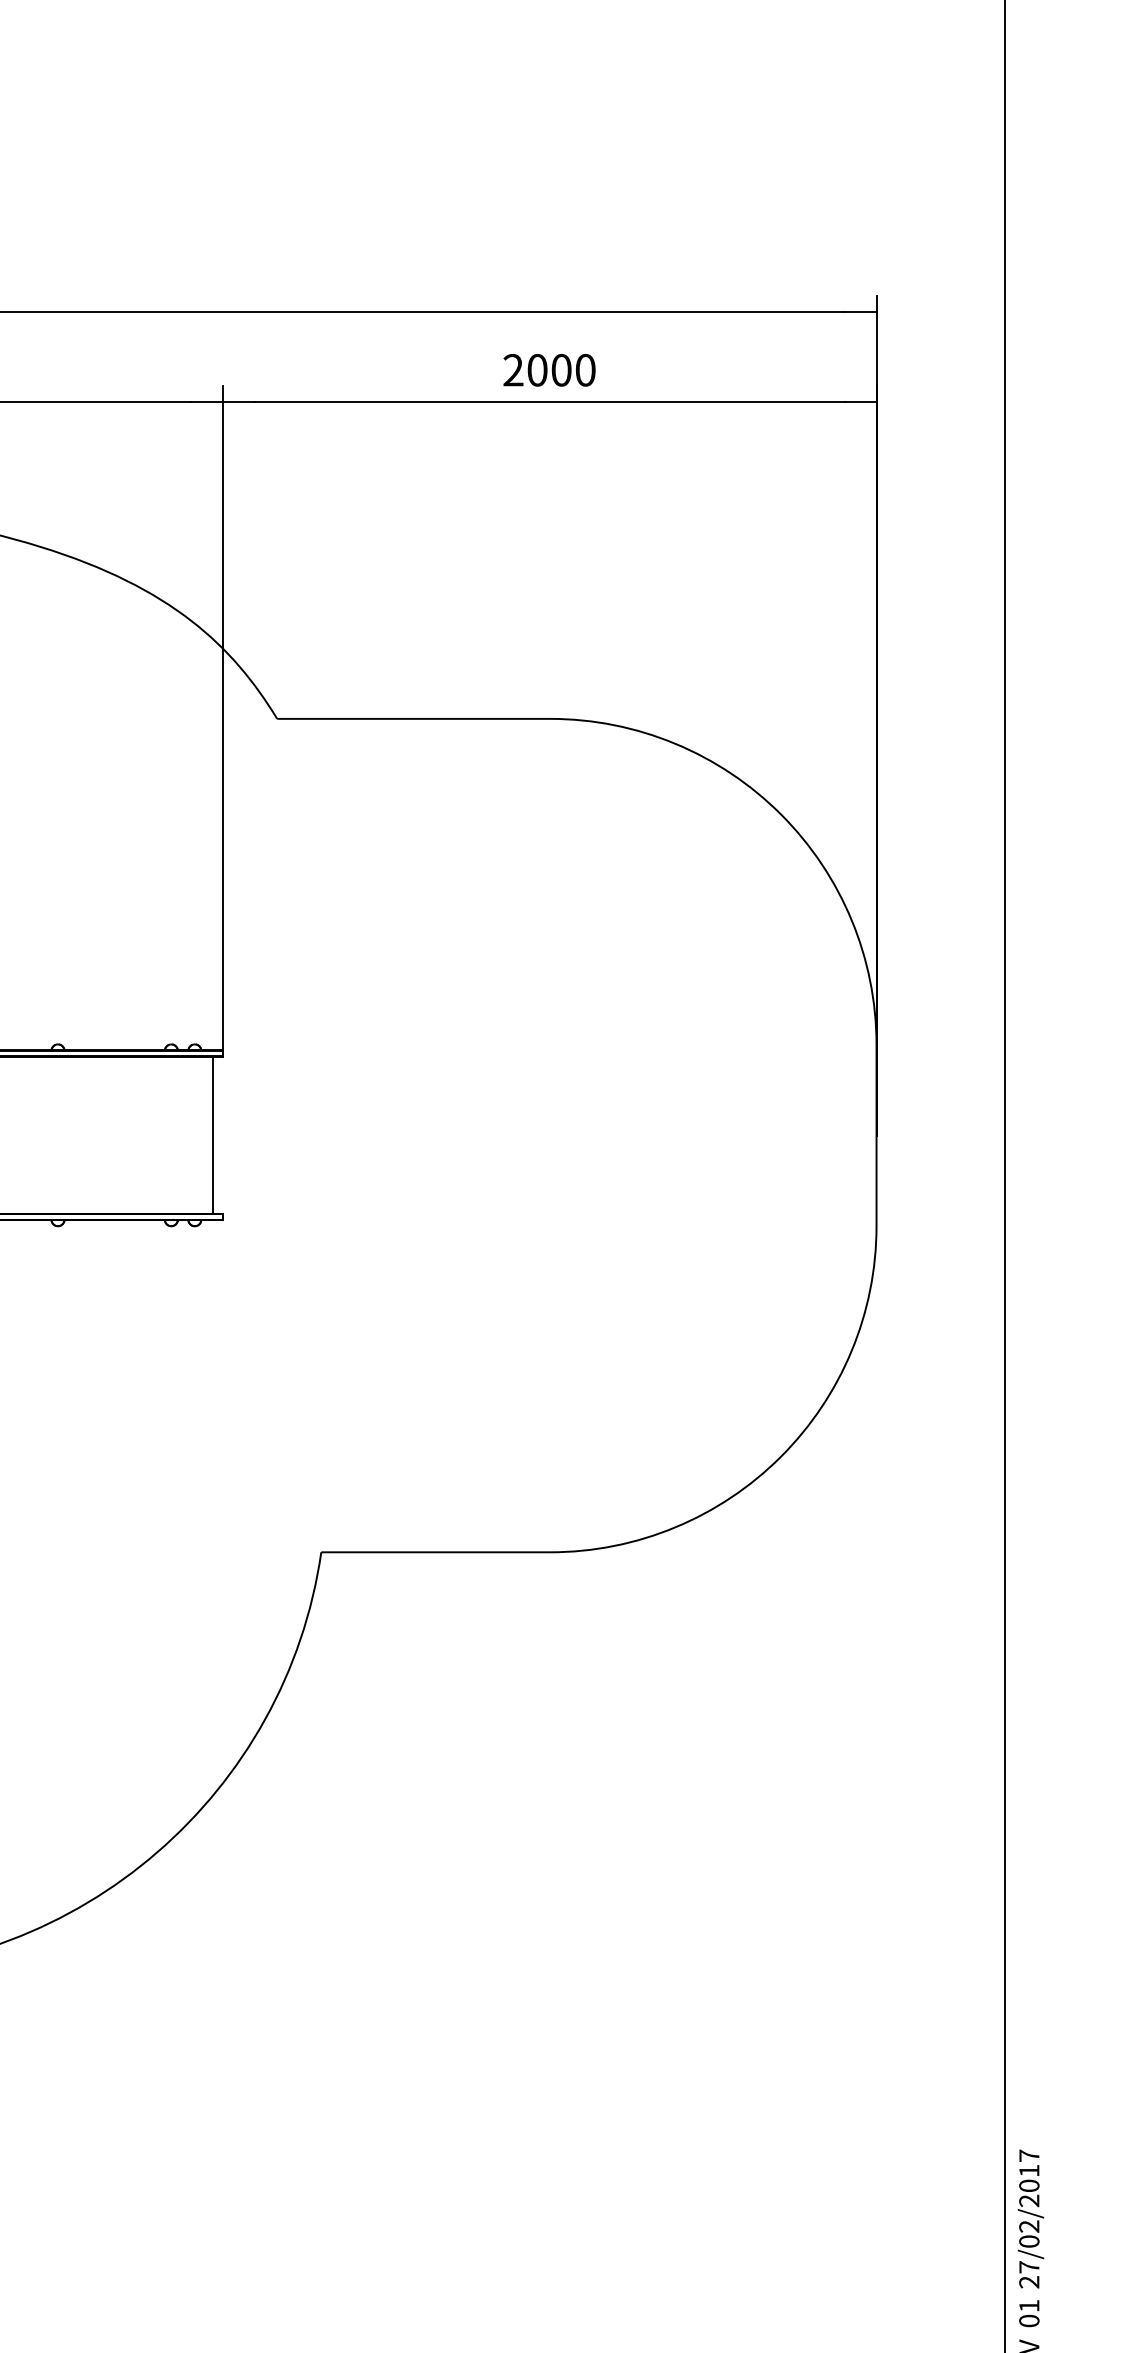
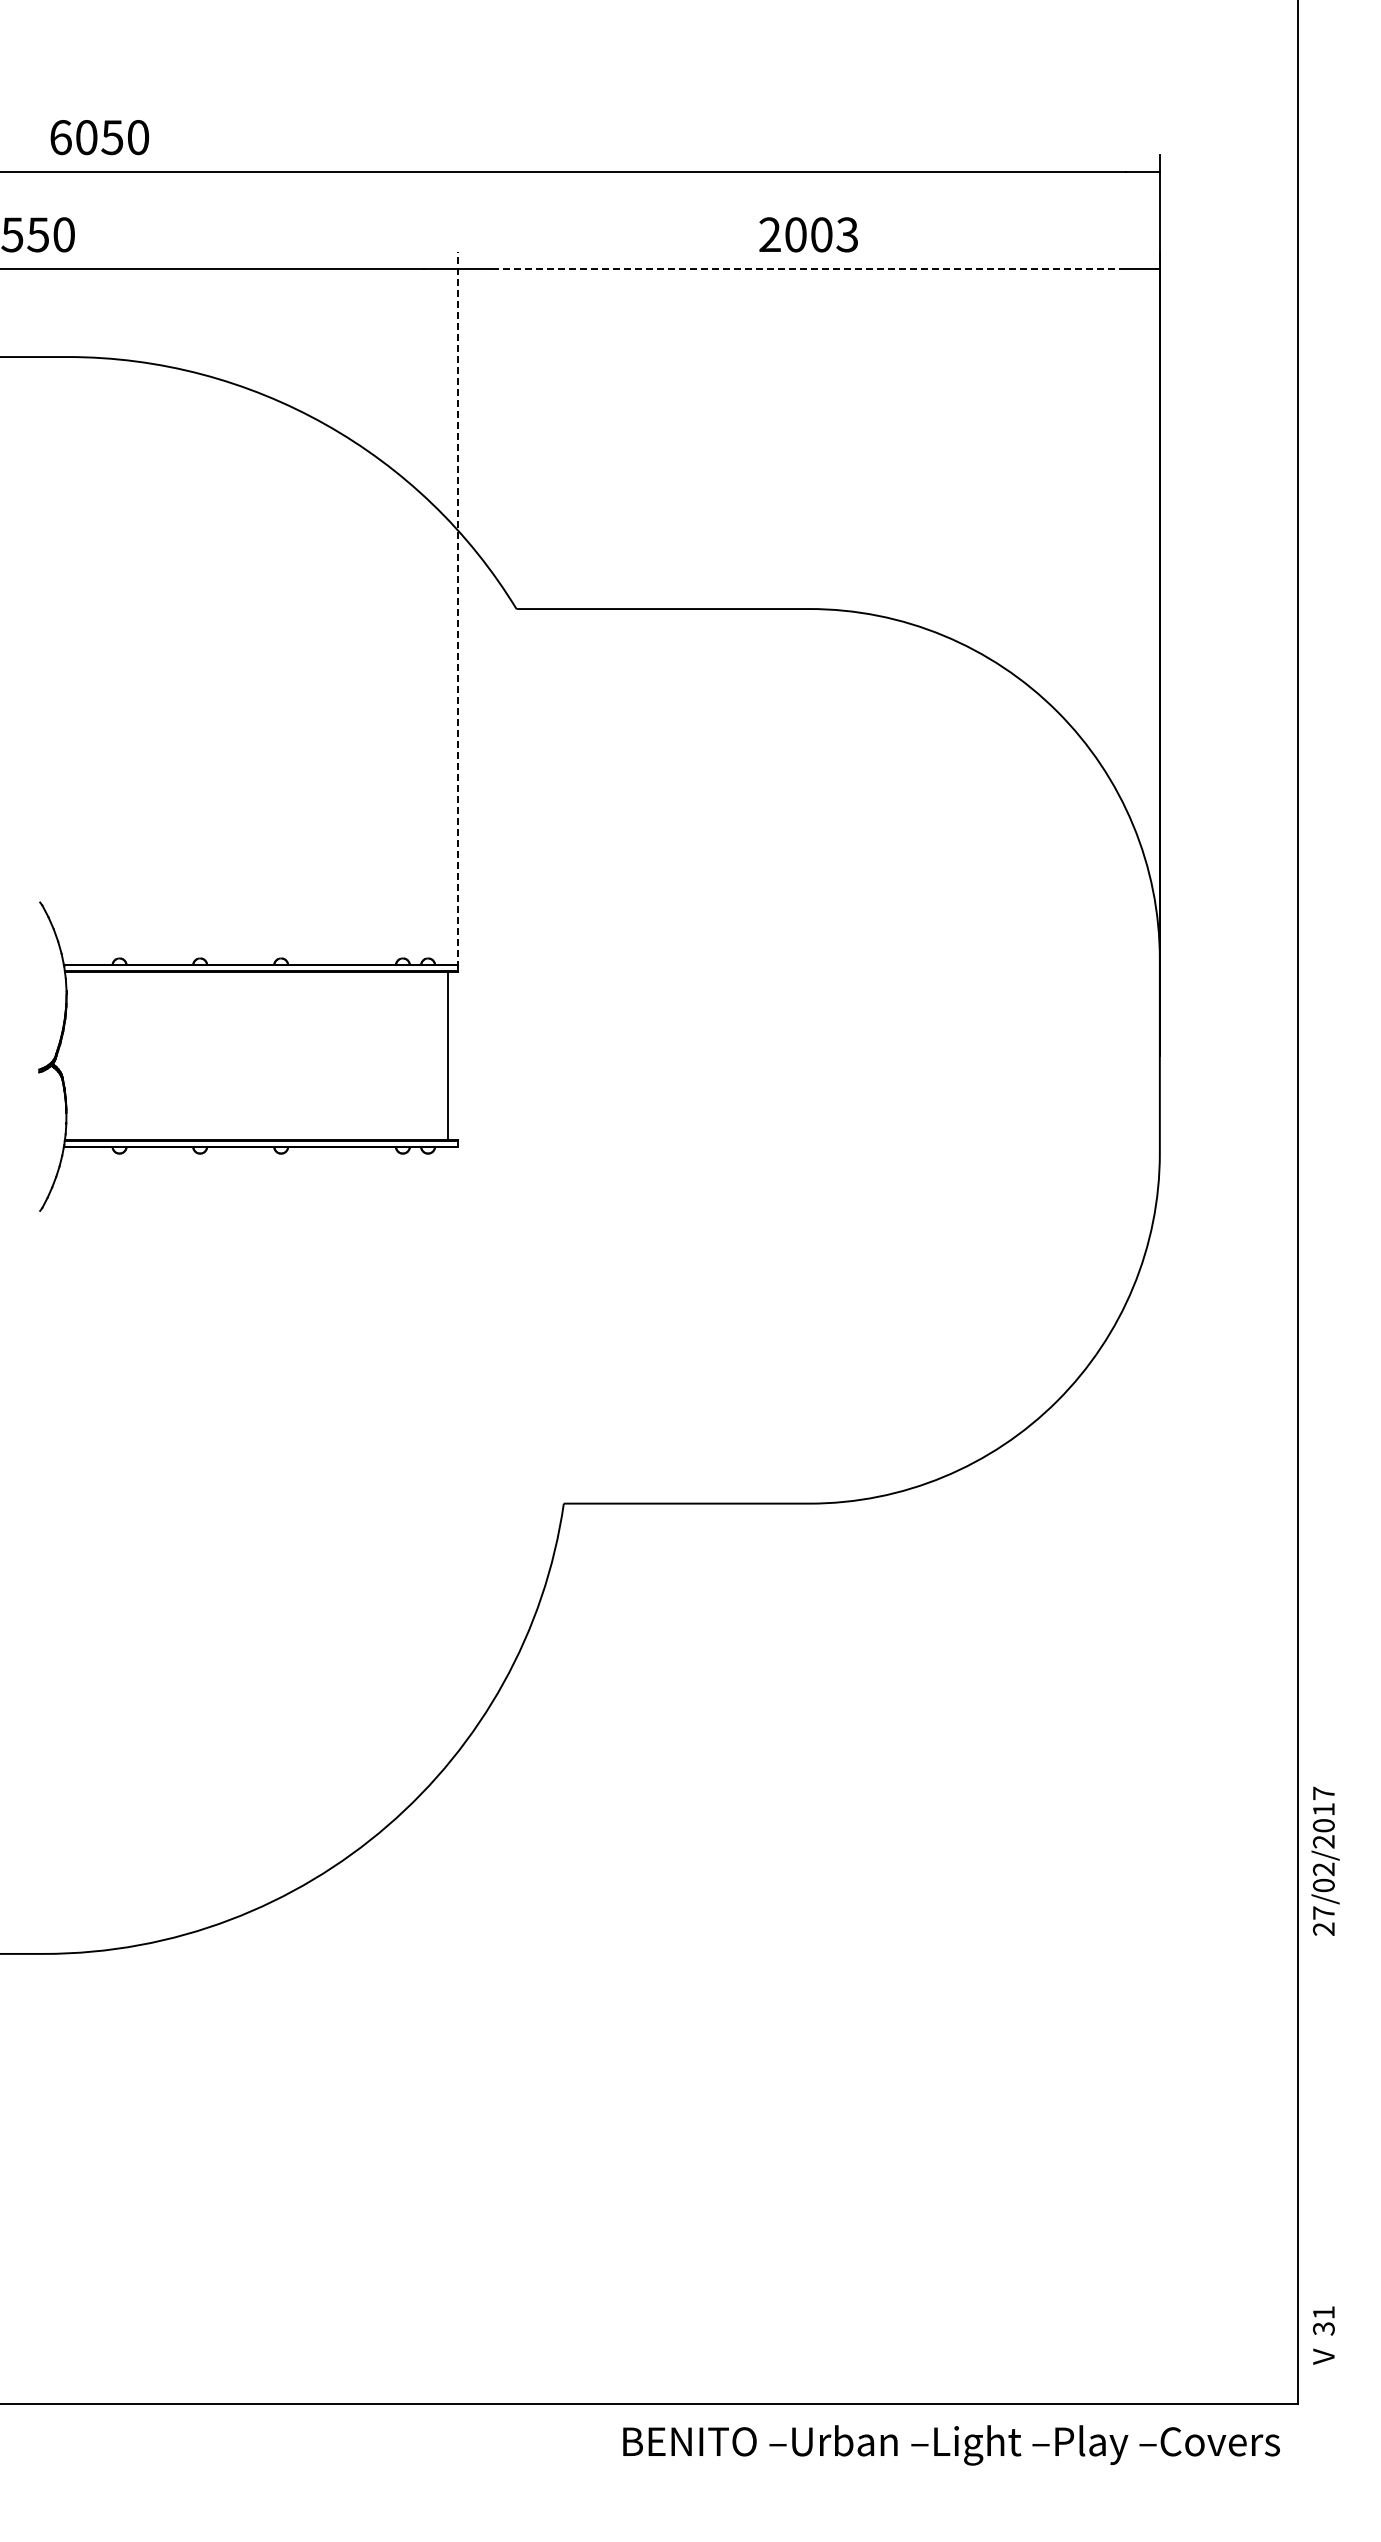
text: (585, 369) -> (847, 234), 2000 -> 2003
line: (550, 402) -> (809, 269), solid -> dashed
line: (223, 719) -> (458, 609), solid -> dashed
text: (1030, 2218) -> (1325, 1860), moved
text: (1028, 2320) -> (1323, 2328), 01 -> 31

